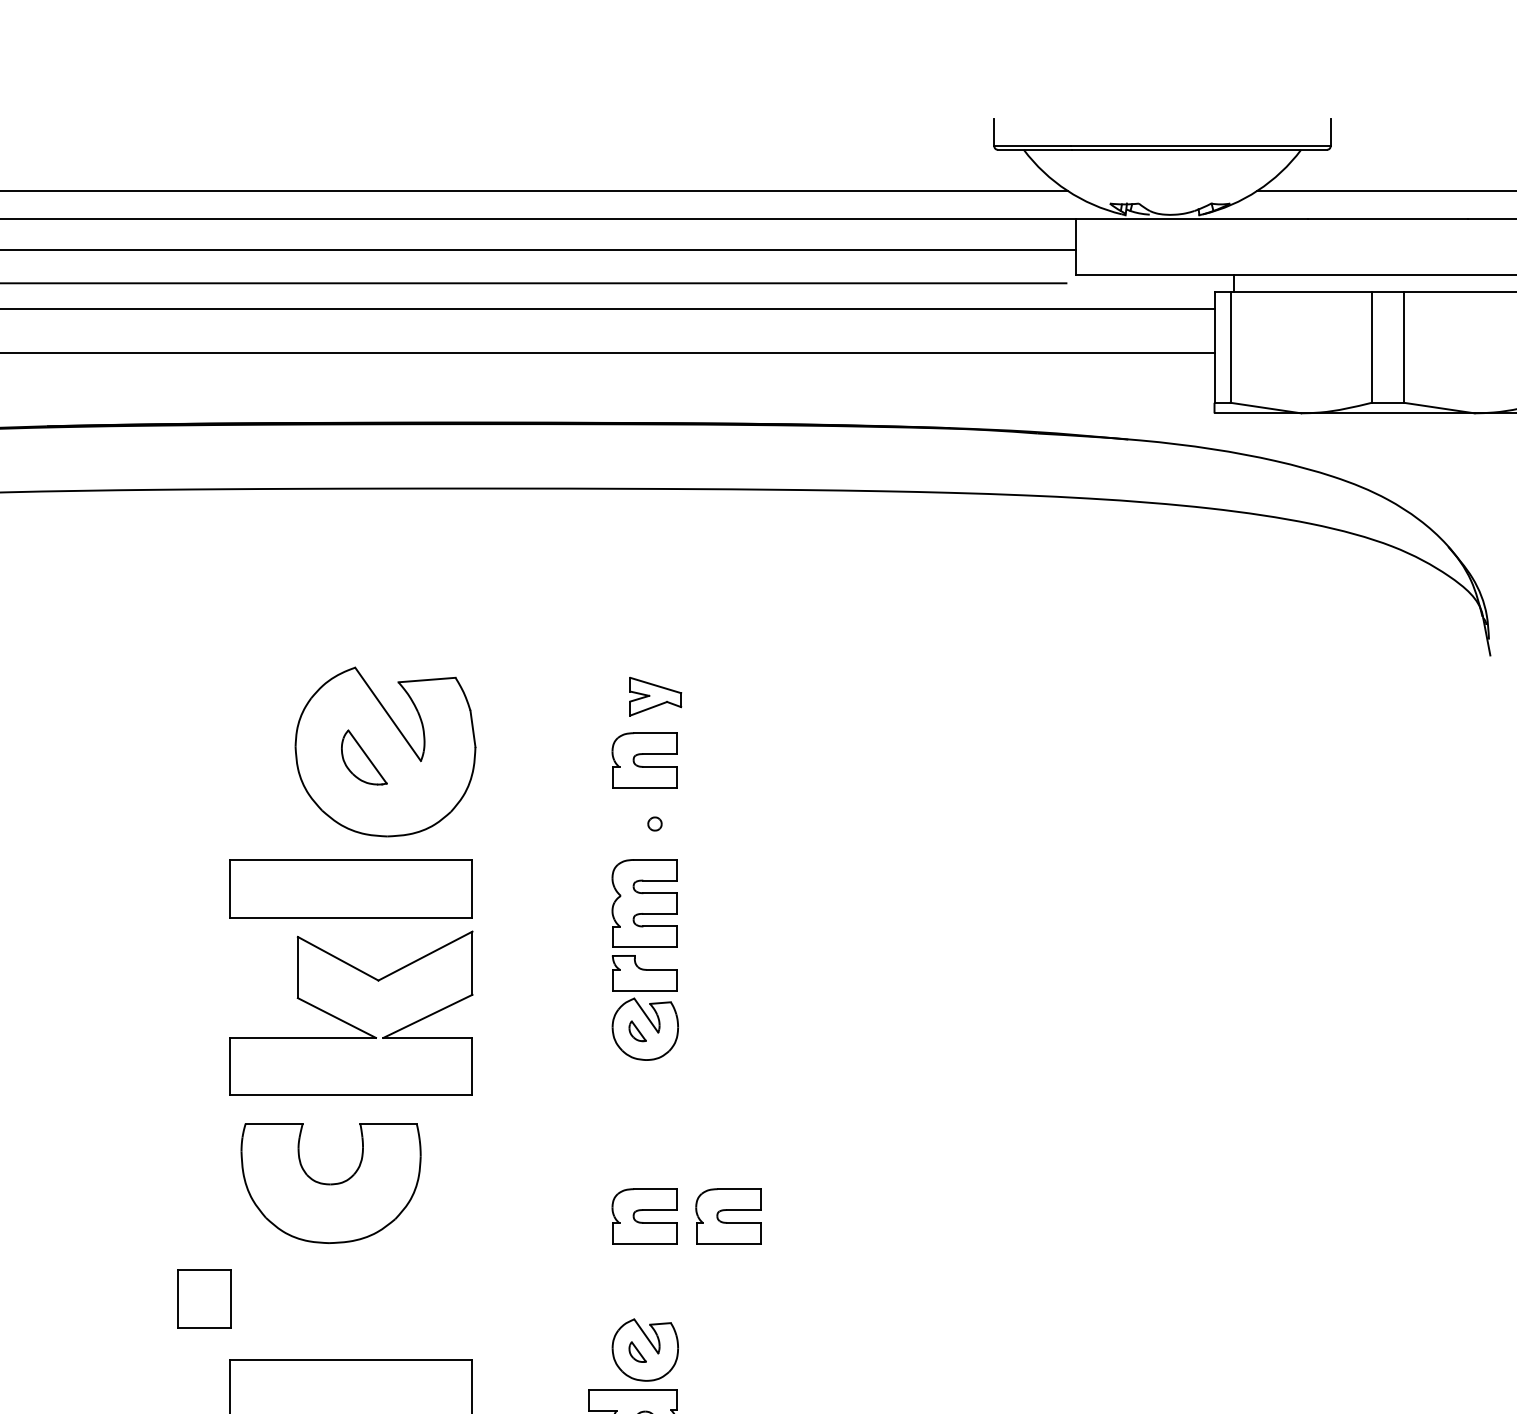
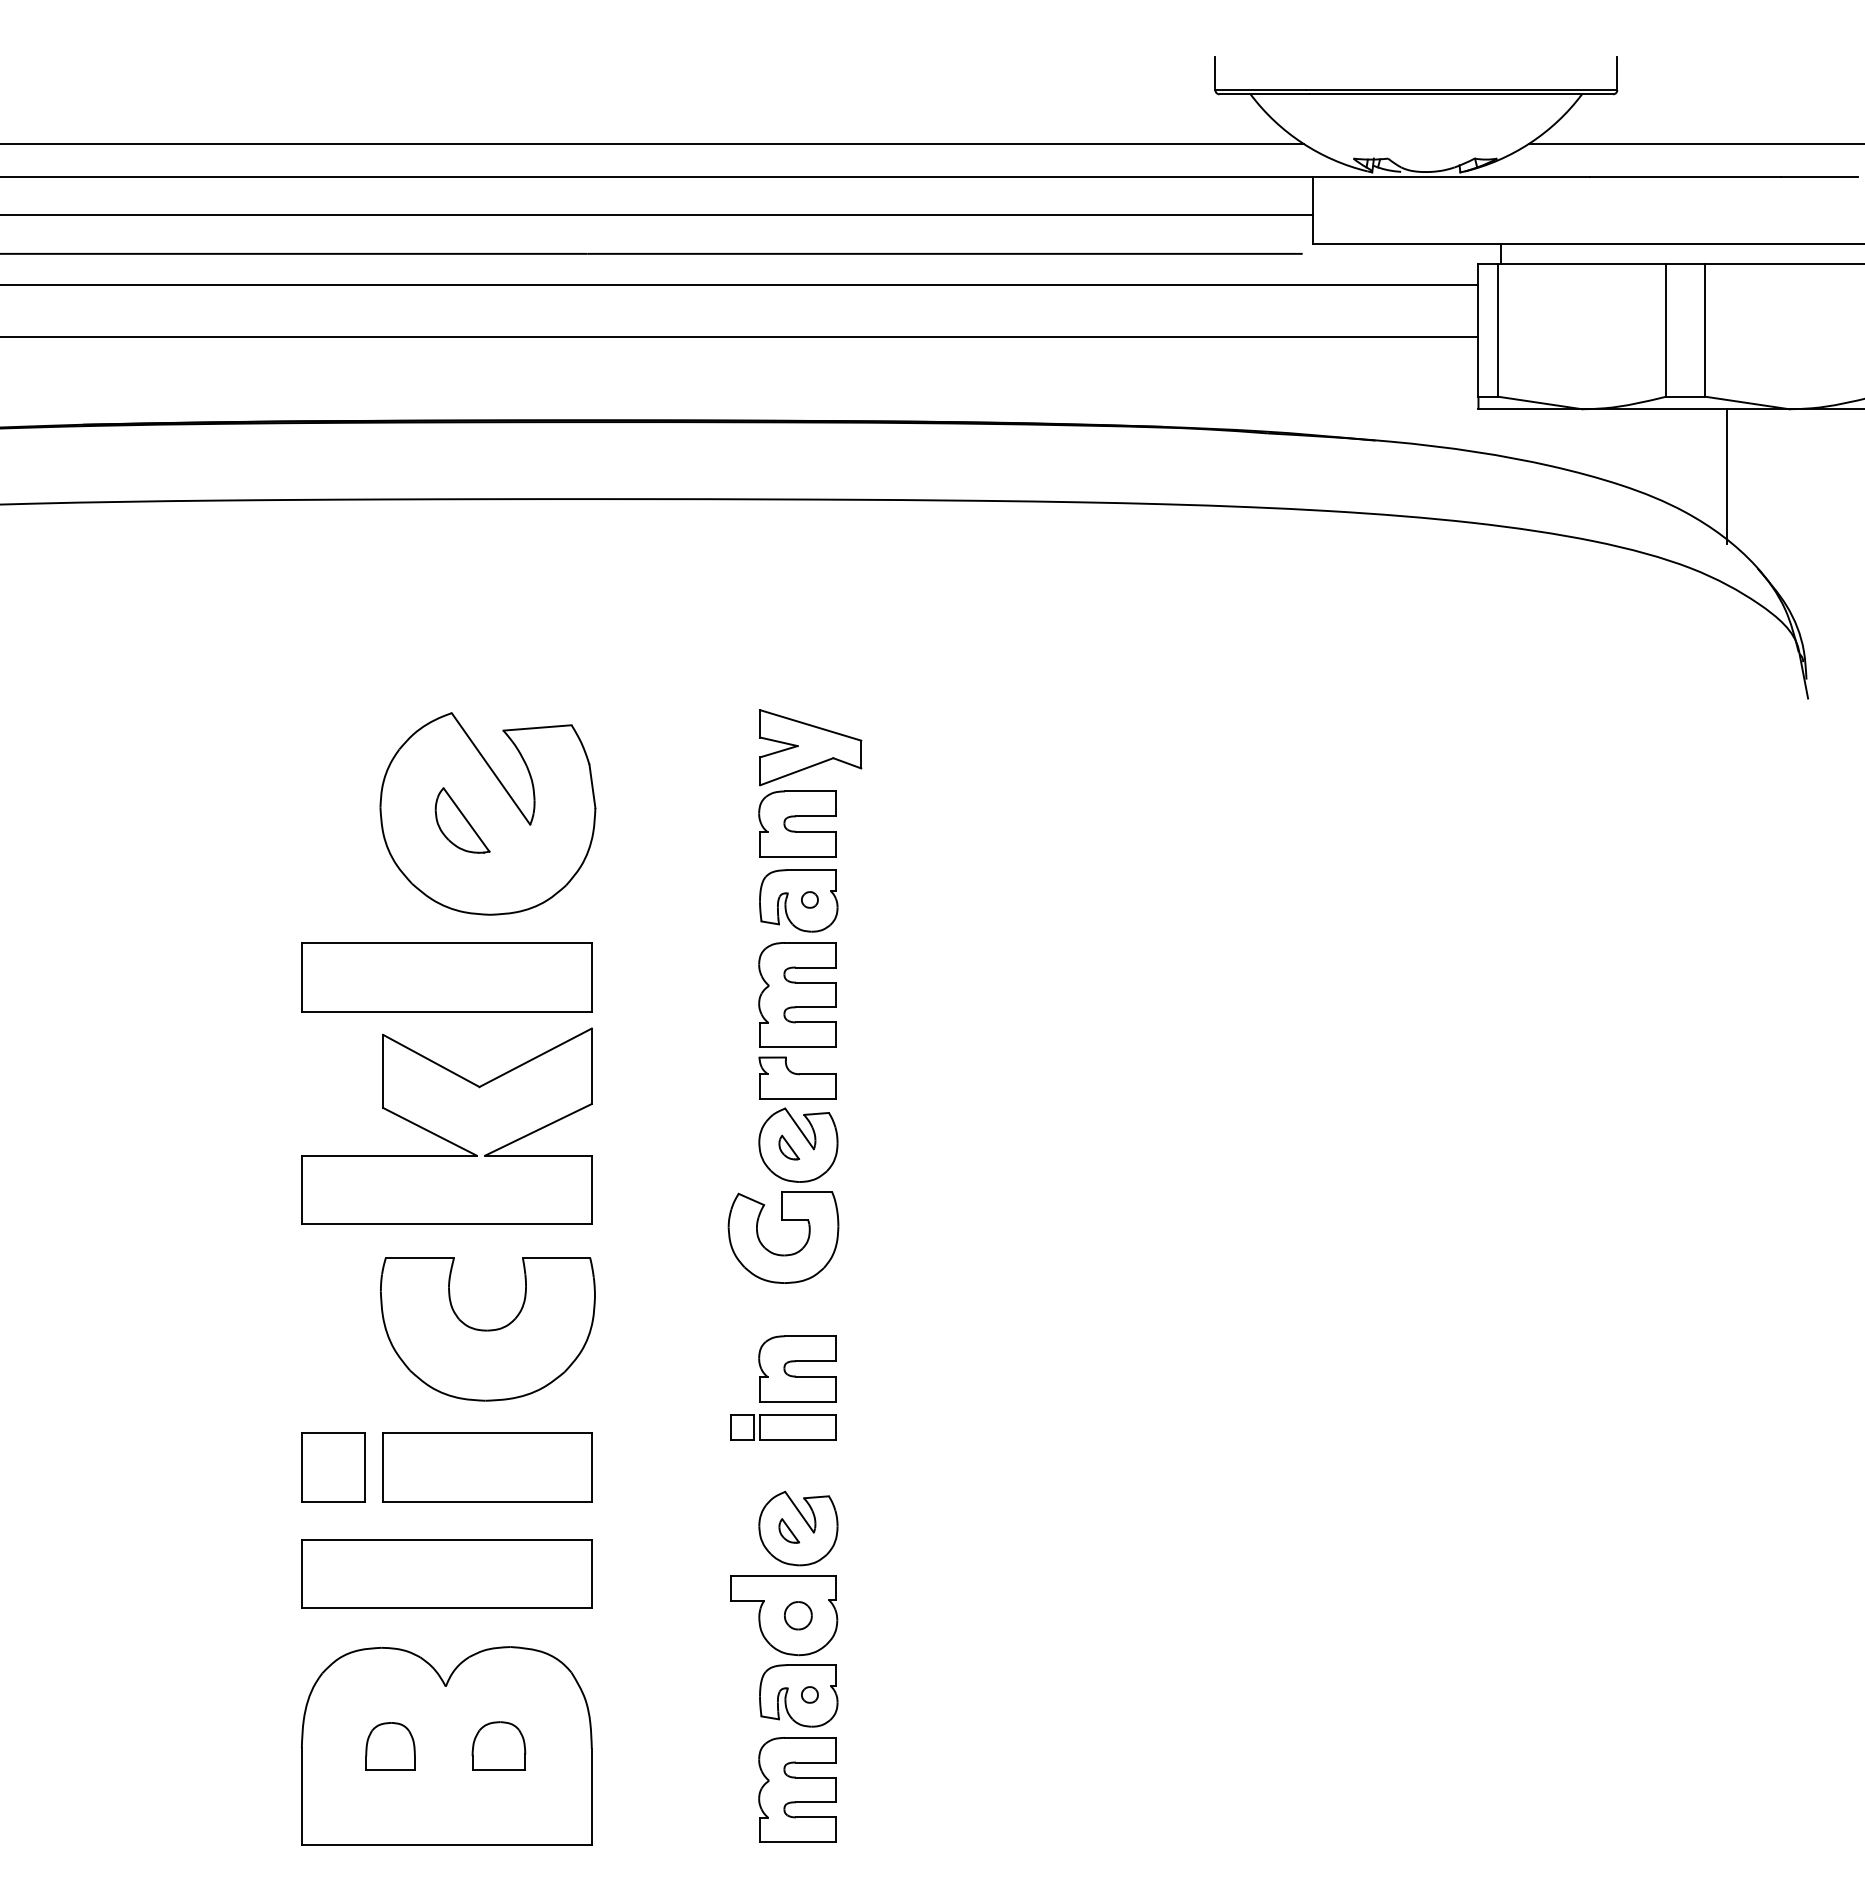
line: (1422, 469) -> (1727, 476), added
part: (655, 696) -> (810, 747), size x1.67
part: (645, 824) -> (798, 900), added
part: (632, 1092) -> (783, 1220), added
part: (330, 1183) -> (487, 1329), moved
part: (726, 1211) -> (895, 1362), removed
part: (632, 1265) -> (783, 1427), added
part: (204, 1298) -> (333, 1467), moved
part: (385, 1298) -> (487, 1467), added

